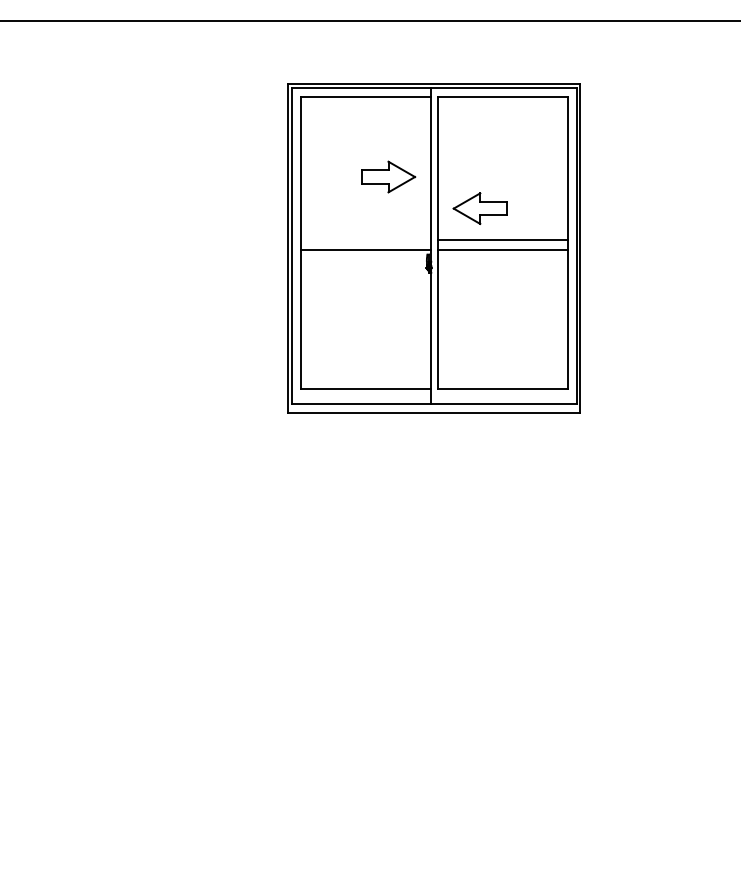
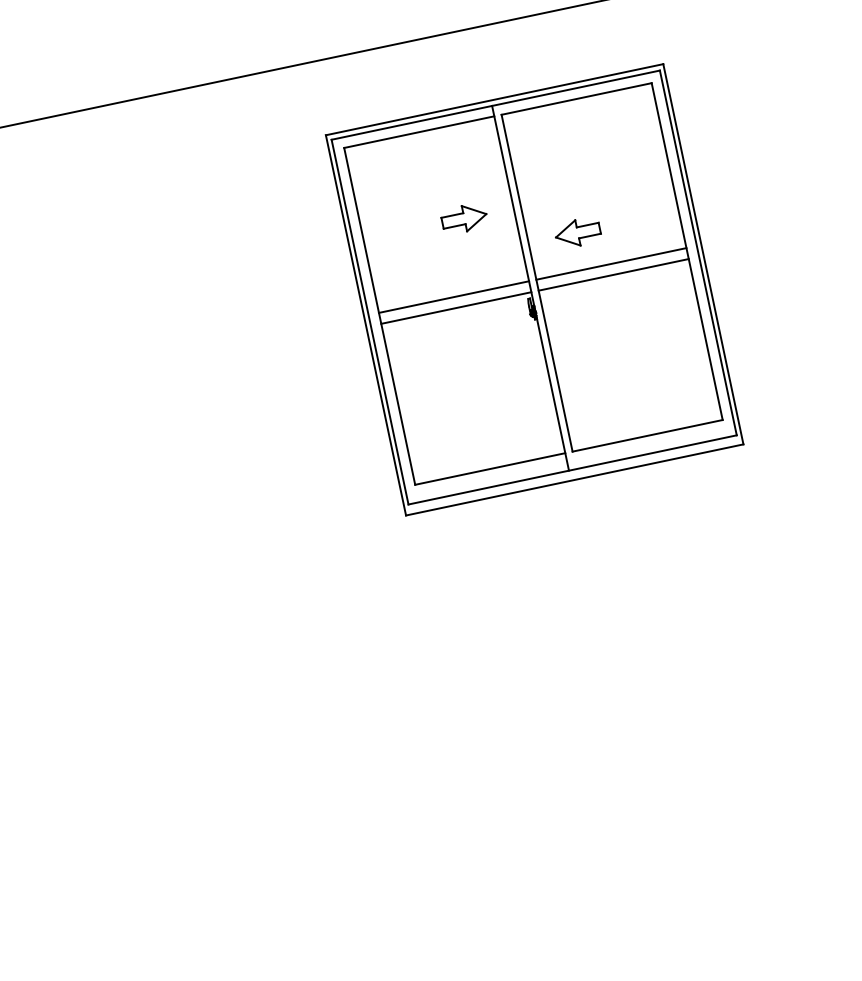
part: (388, 176) -> (464, 218), size x0.71
part: (479, 208) -> (577, 232), size x0.71
line: (366, 240) -> (454, 297), added

